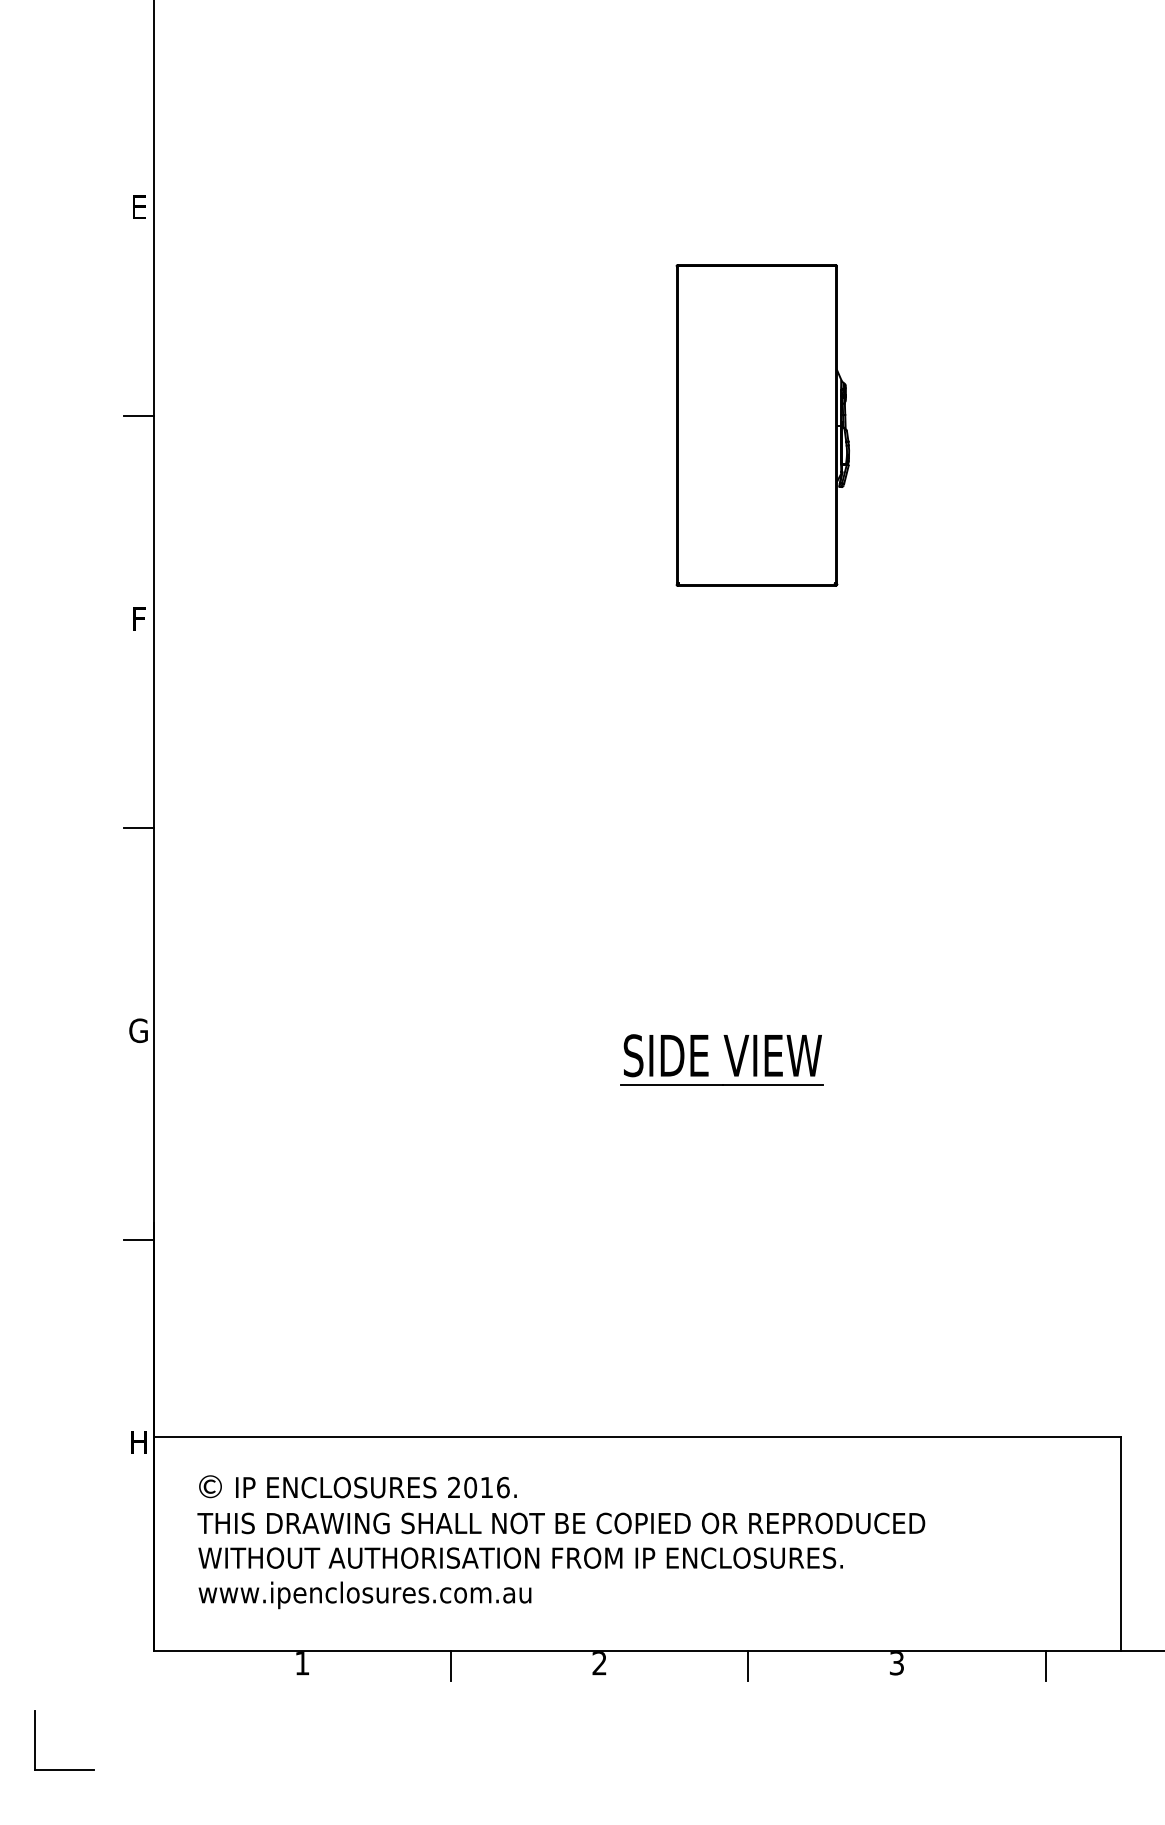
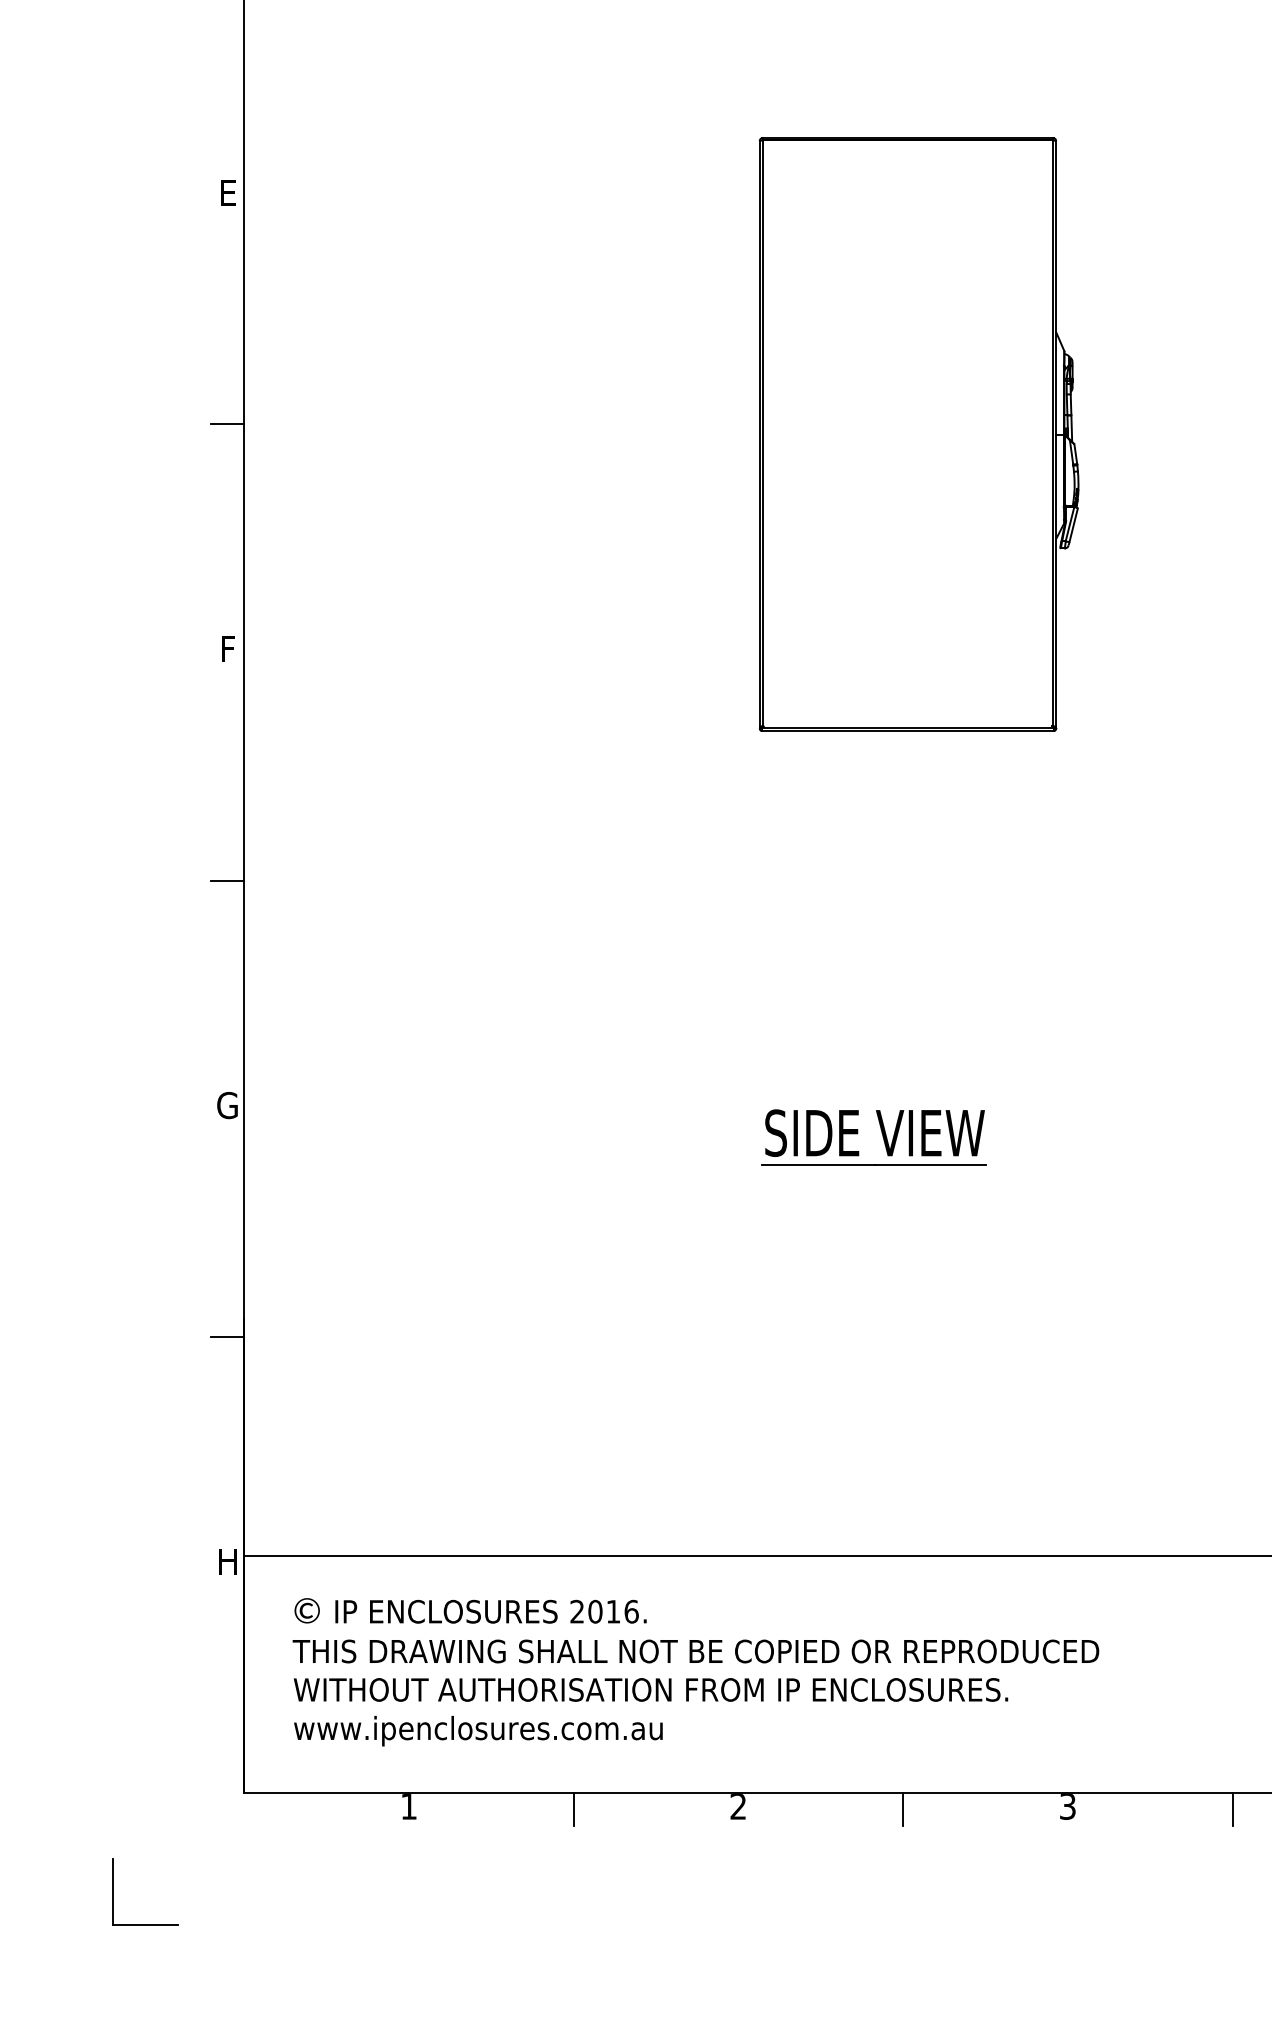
part: (762, 425) -> (918, 434), size x1.67

